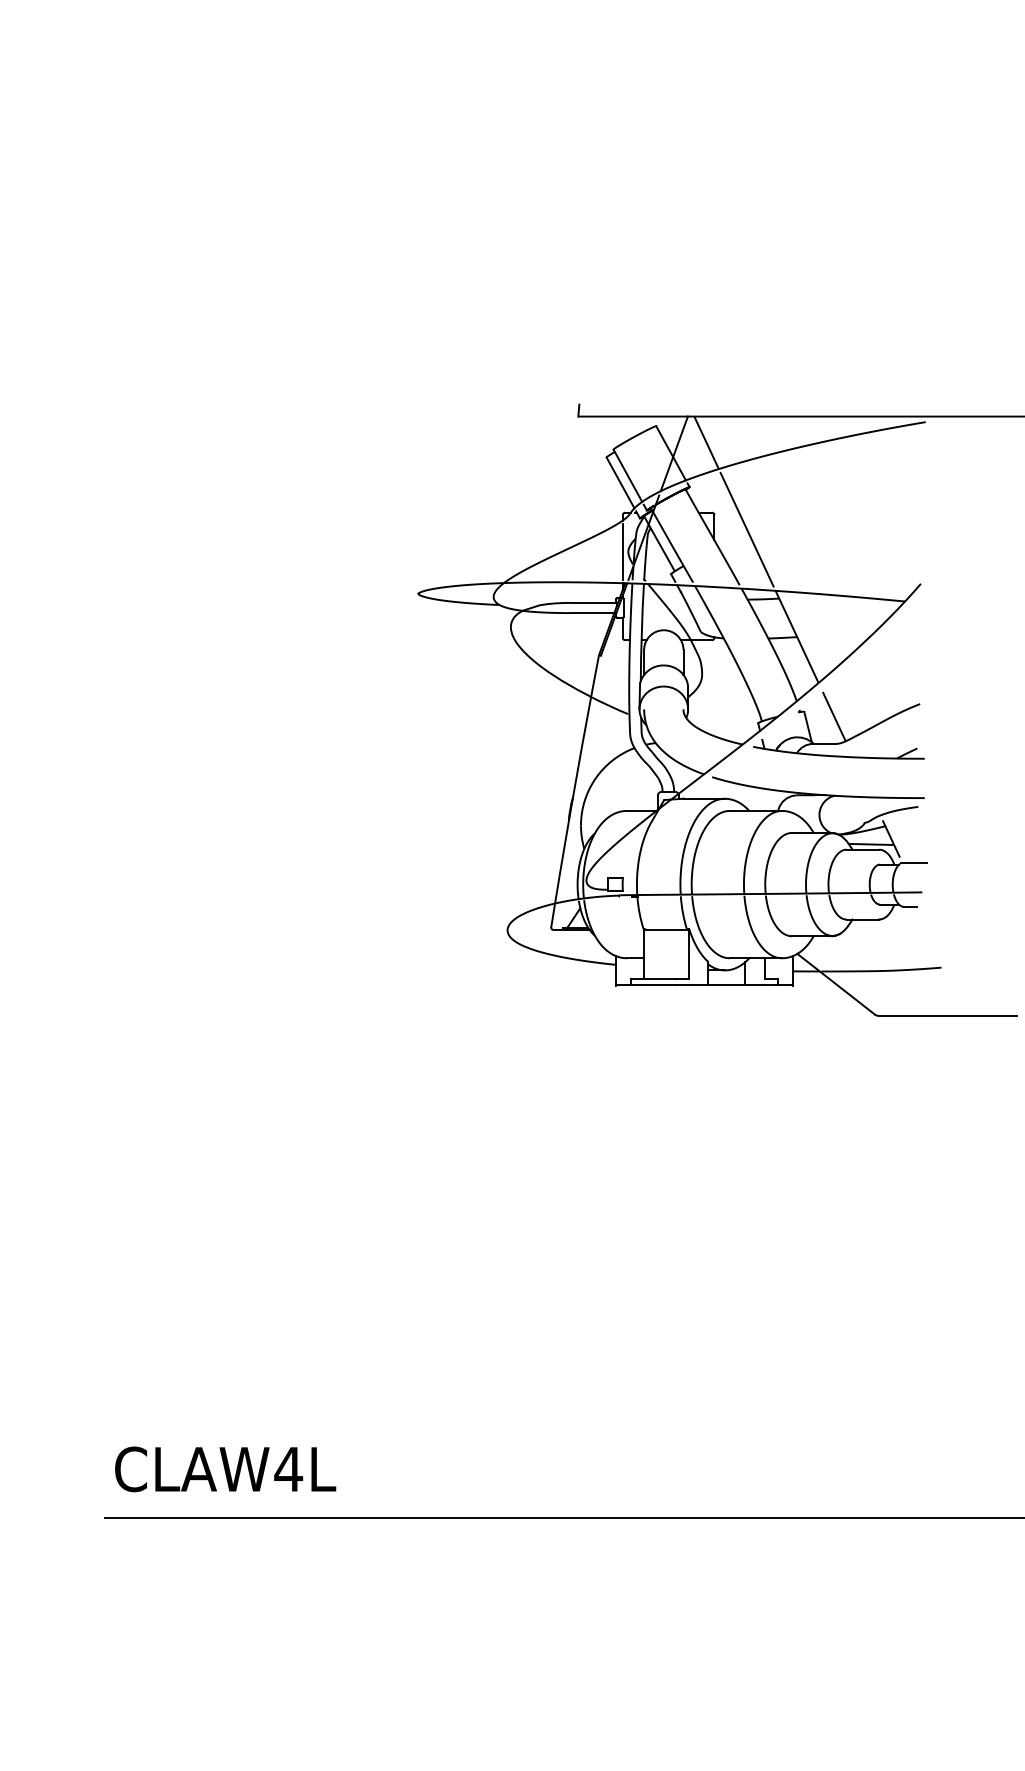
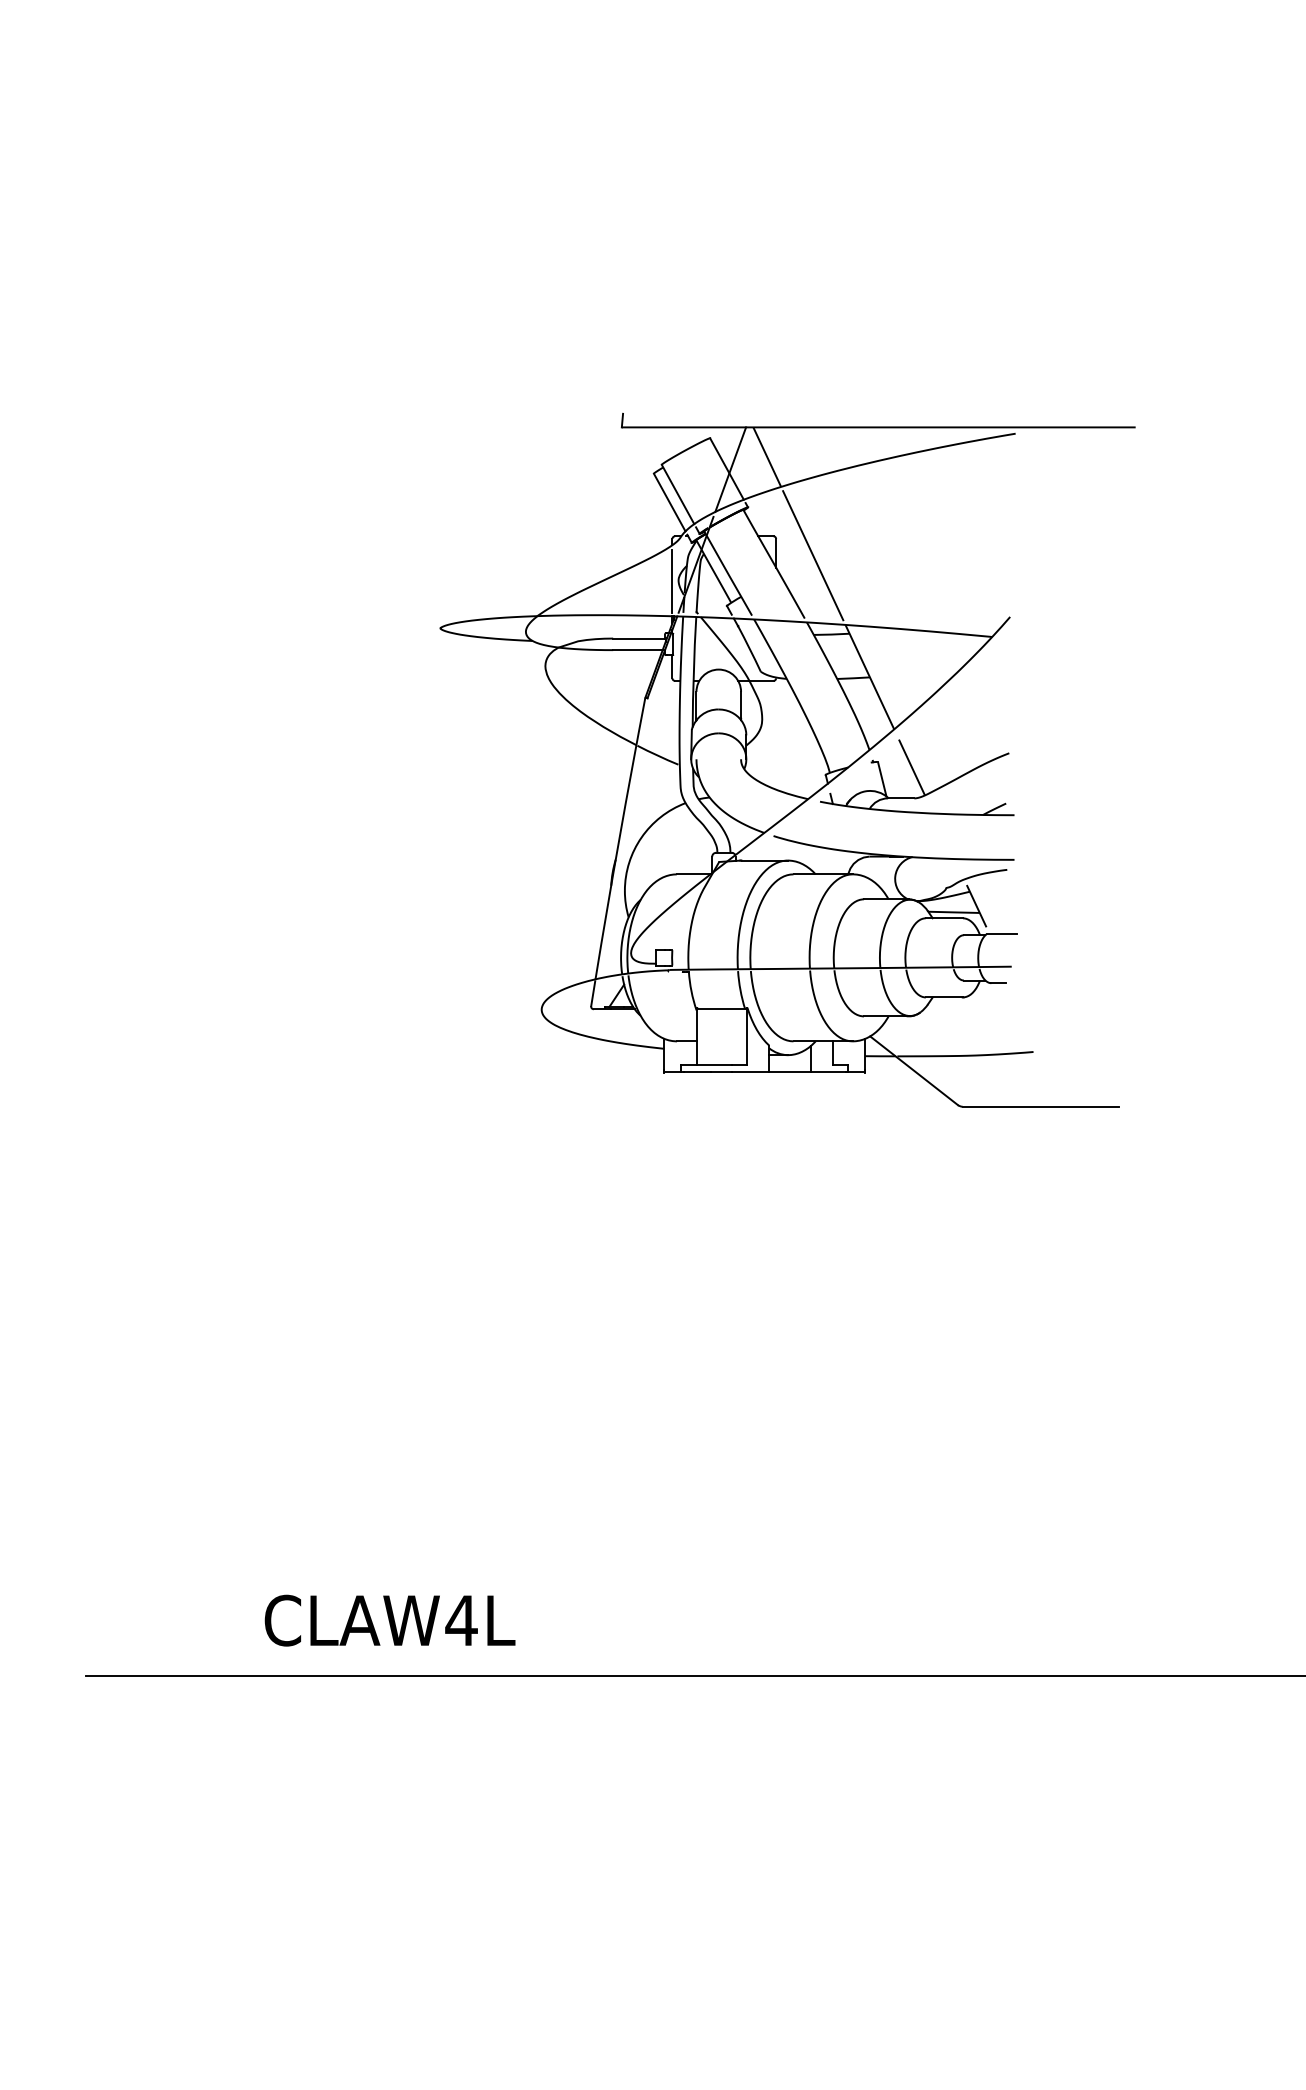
text: (225, 1469) -> (389, 1620), moved

